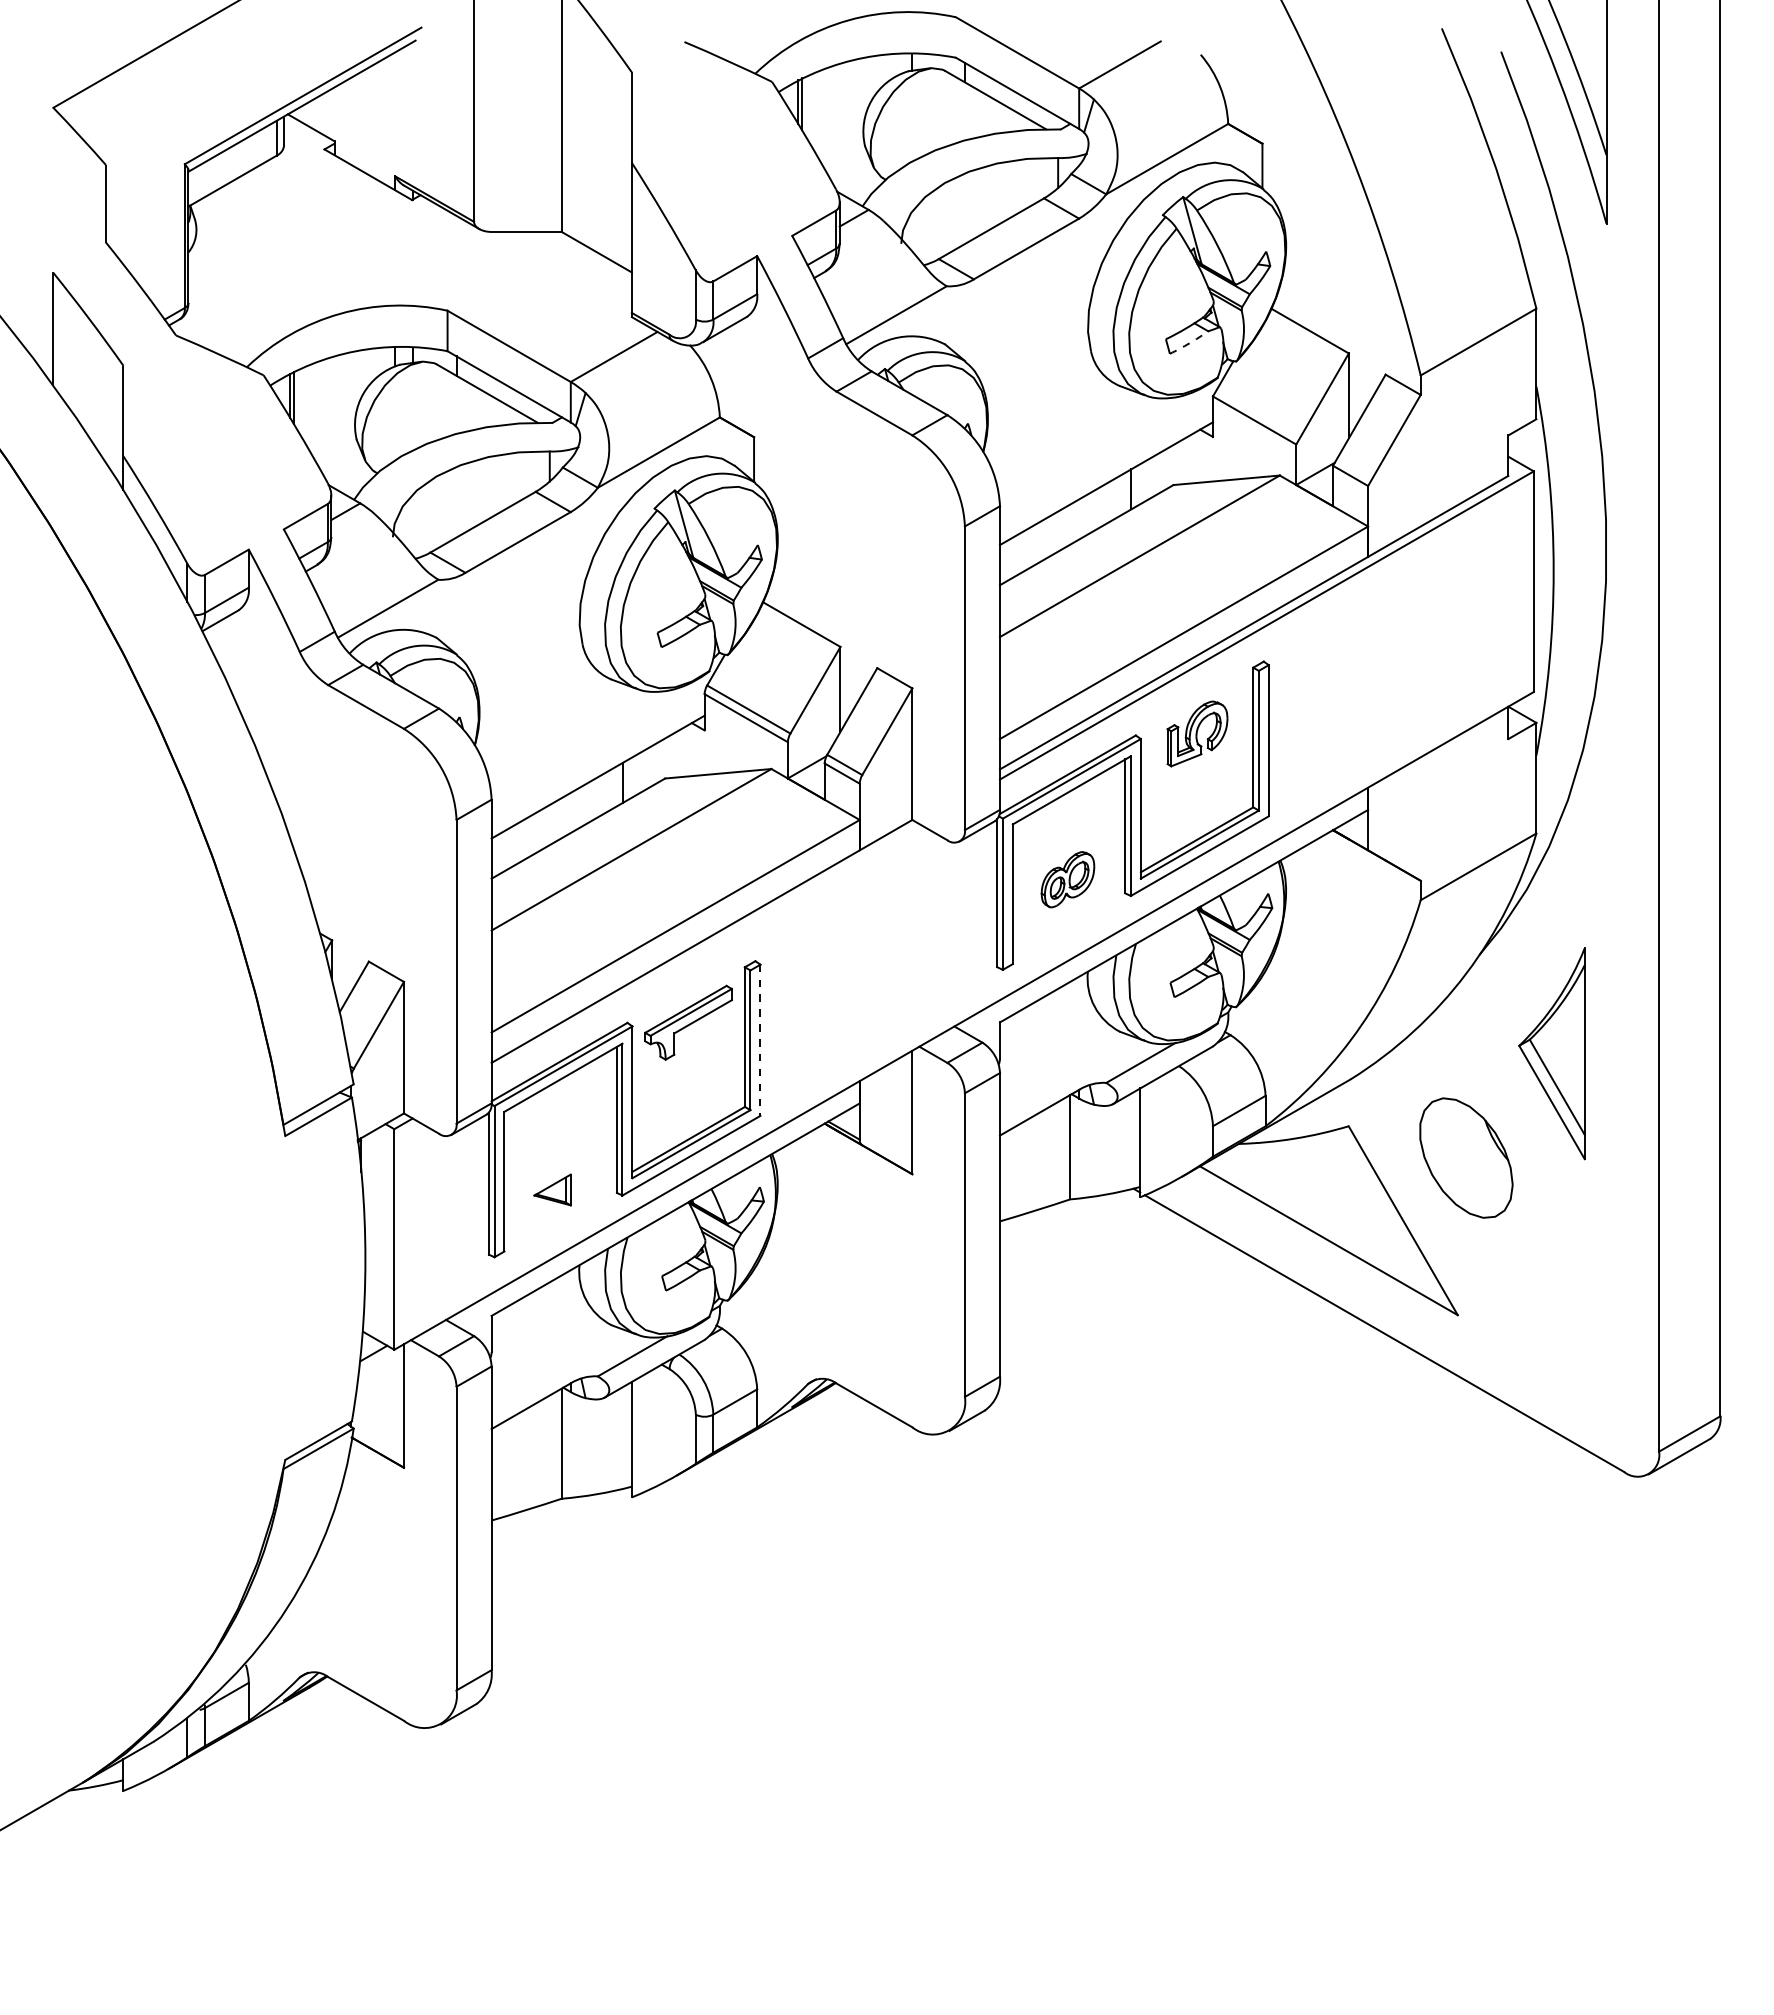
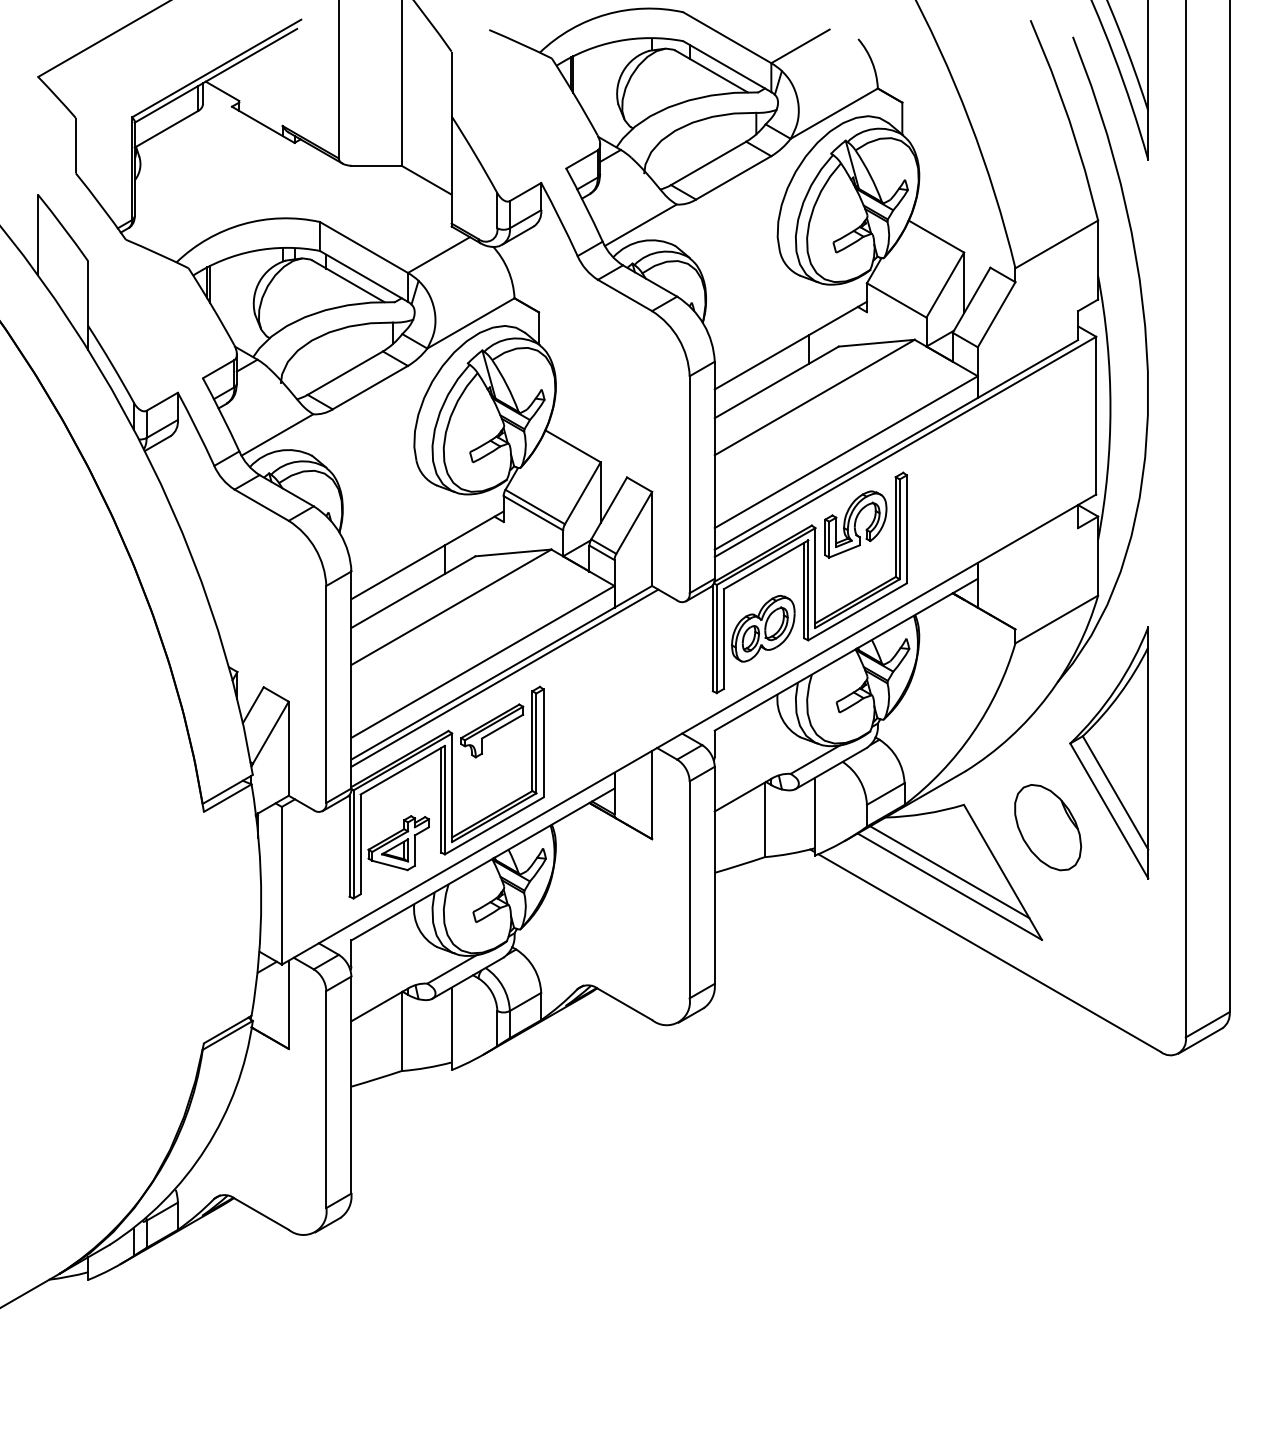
arc: (1189, 343) -> (850, 245), dashed -> solid
part: (1197, 733) -> (855, 524), size x1.43
part: (1067, 879) -> (763, 628), size x1.67
line: (706, 949) -> (504, 678), added
line: (760, 1040) -> (543, 743), dashed -> solid
part: (1551, 1053) -> (1108, 752), size x1.67
part: (557, 1179) -> (398, 842), added
line: (1328, 1220) -> (949, 872), added

